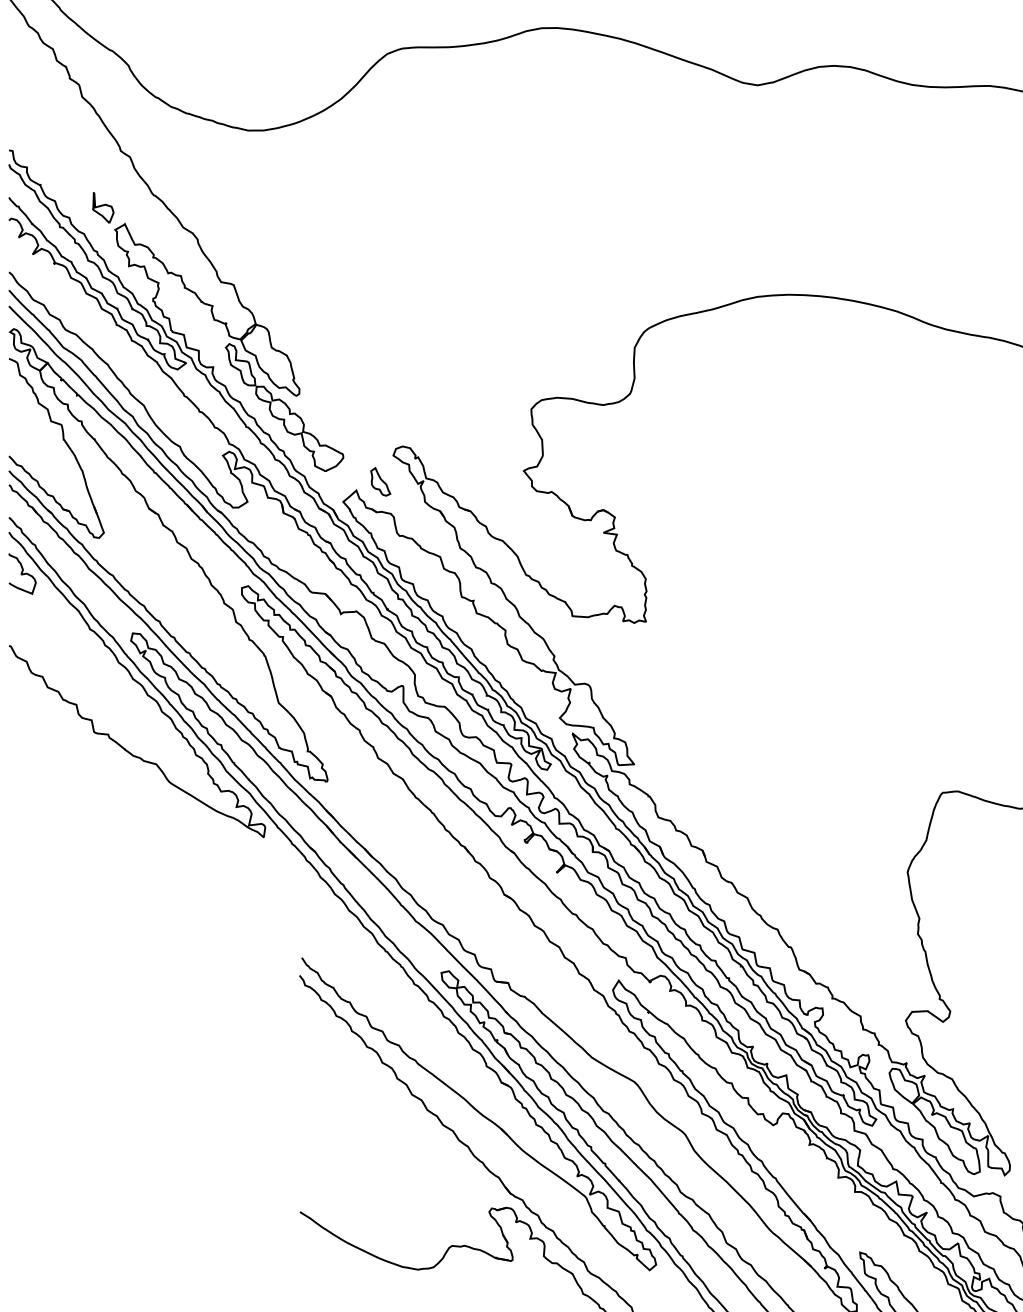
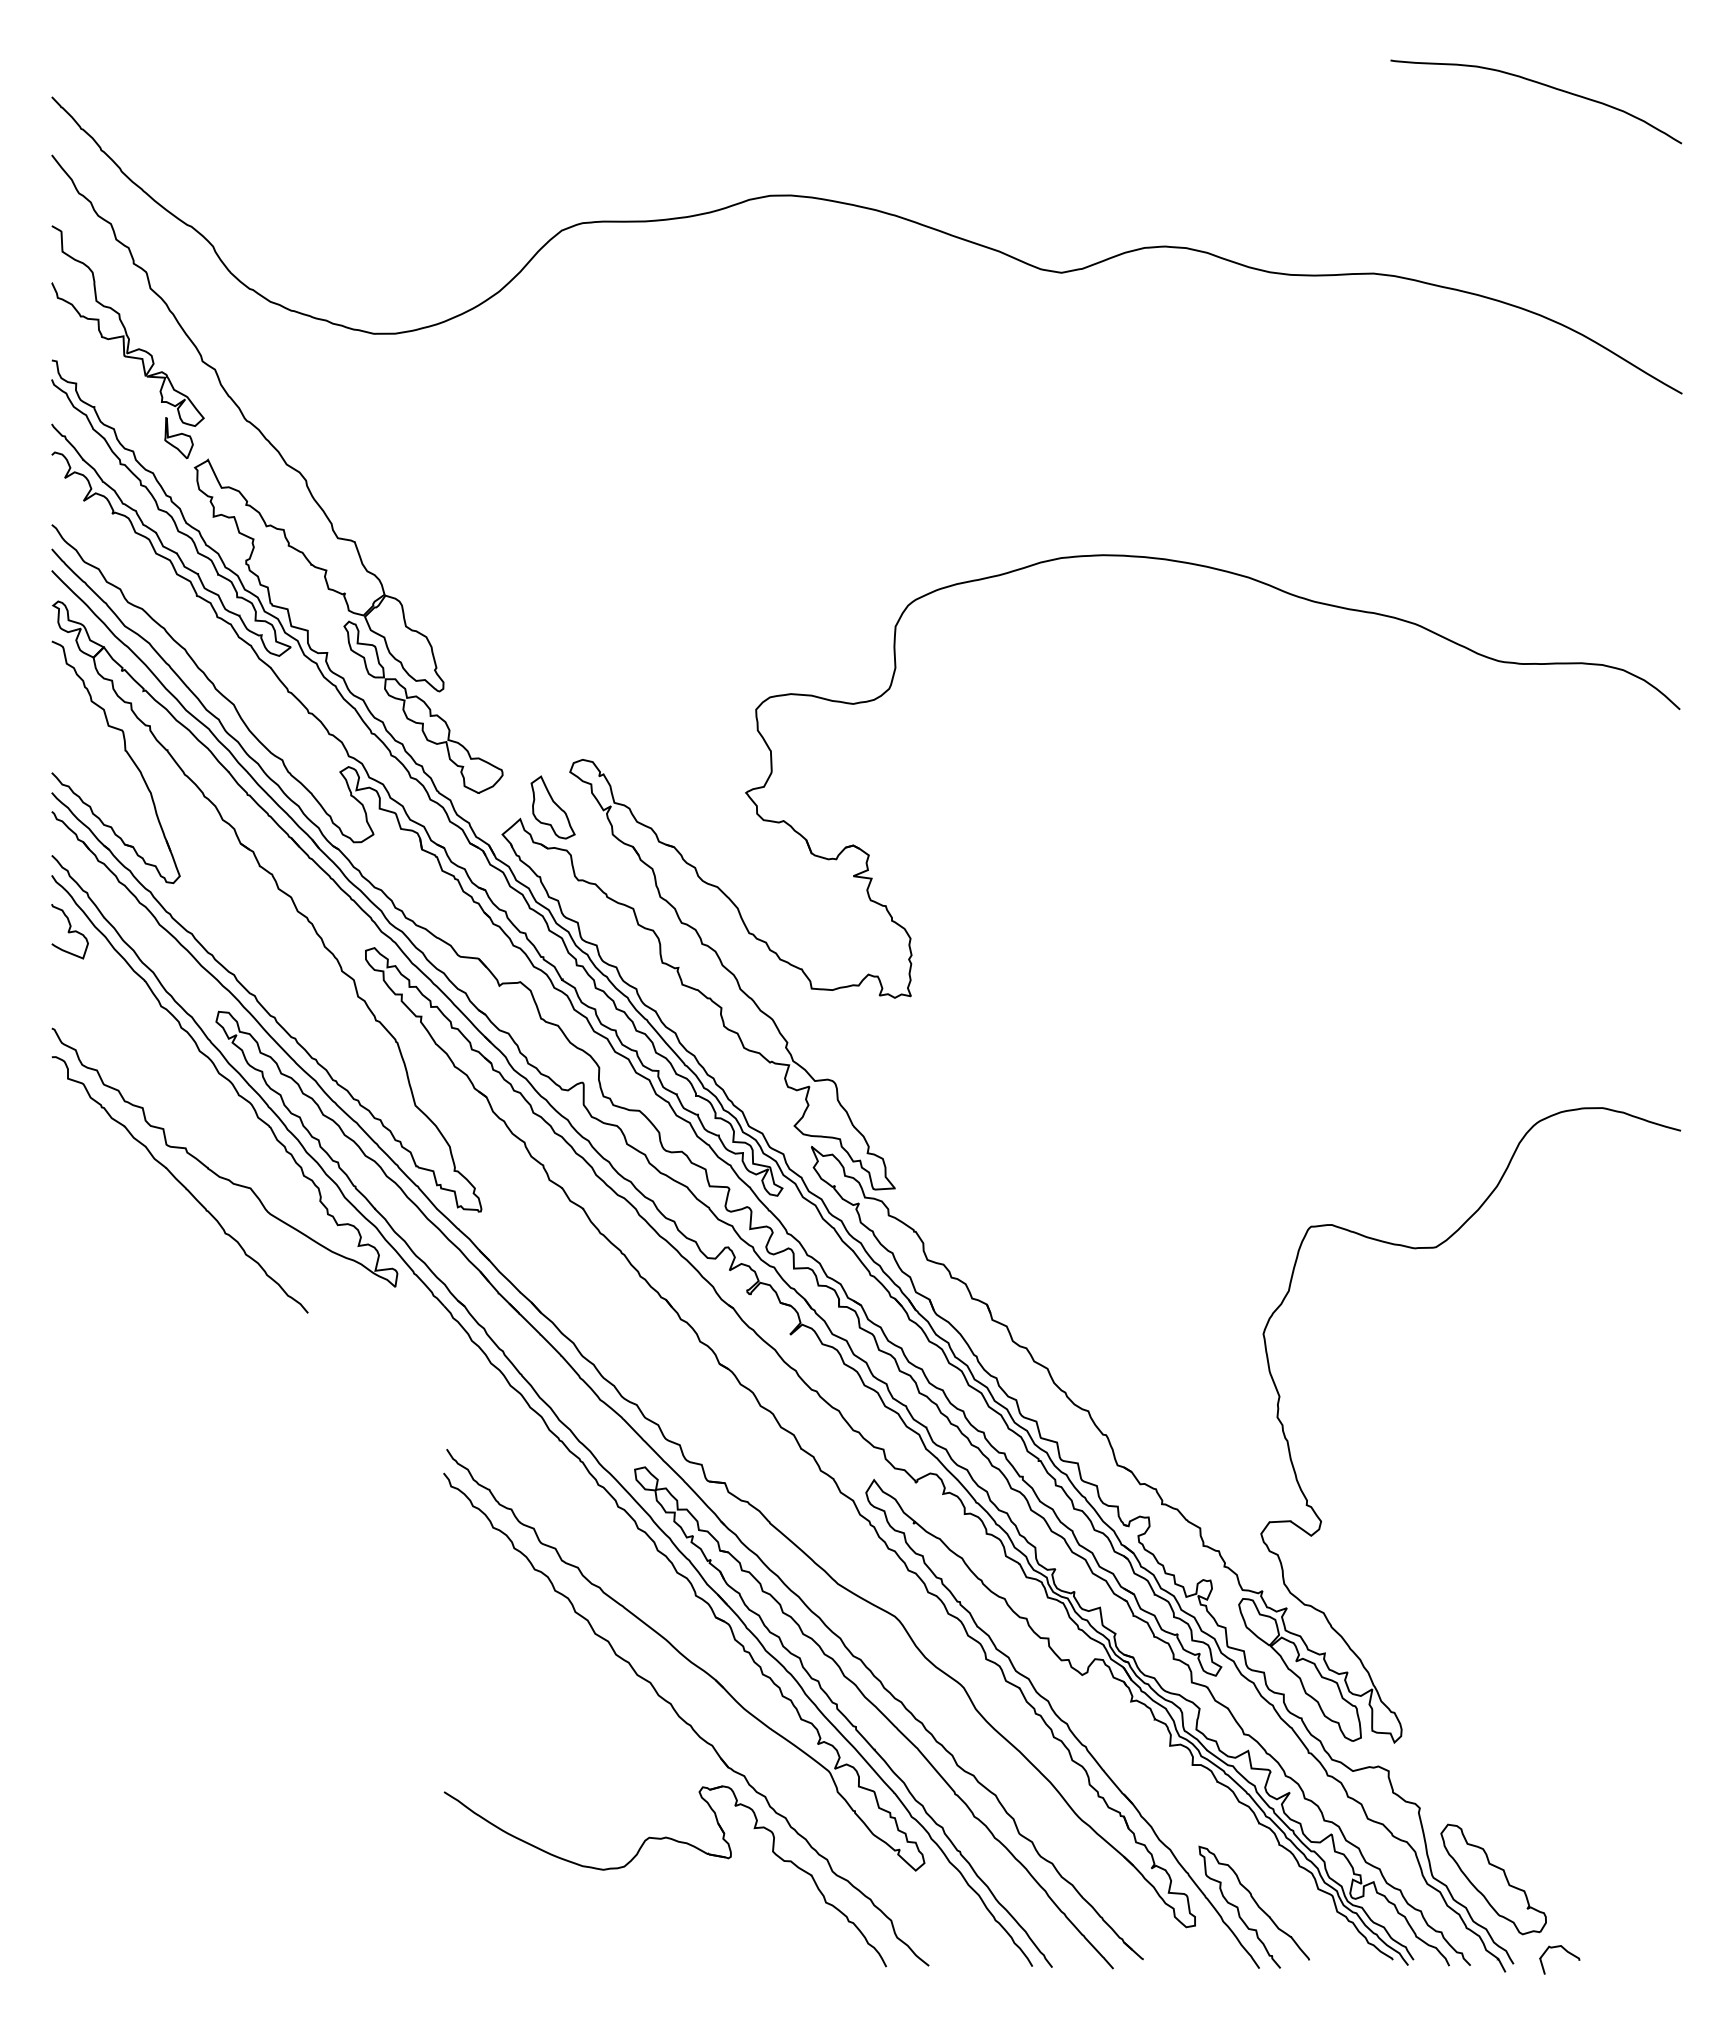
part: (65, 124) -> (127, 325), added
part: (380, 481) -> (552, 807), size x1.67
curve: (103, 760) -> (179, 1183), added

